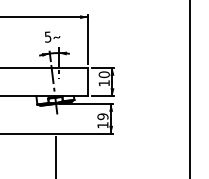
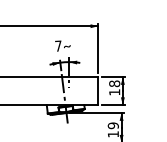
text: (47, 36) -> (57, 45), 5 -> 7
text: (104, 74) -> (114, 83), 10 -> 18

